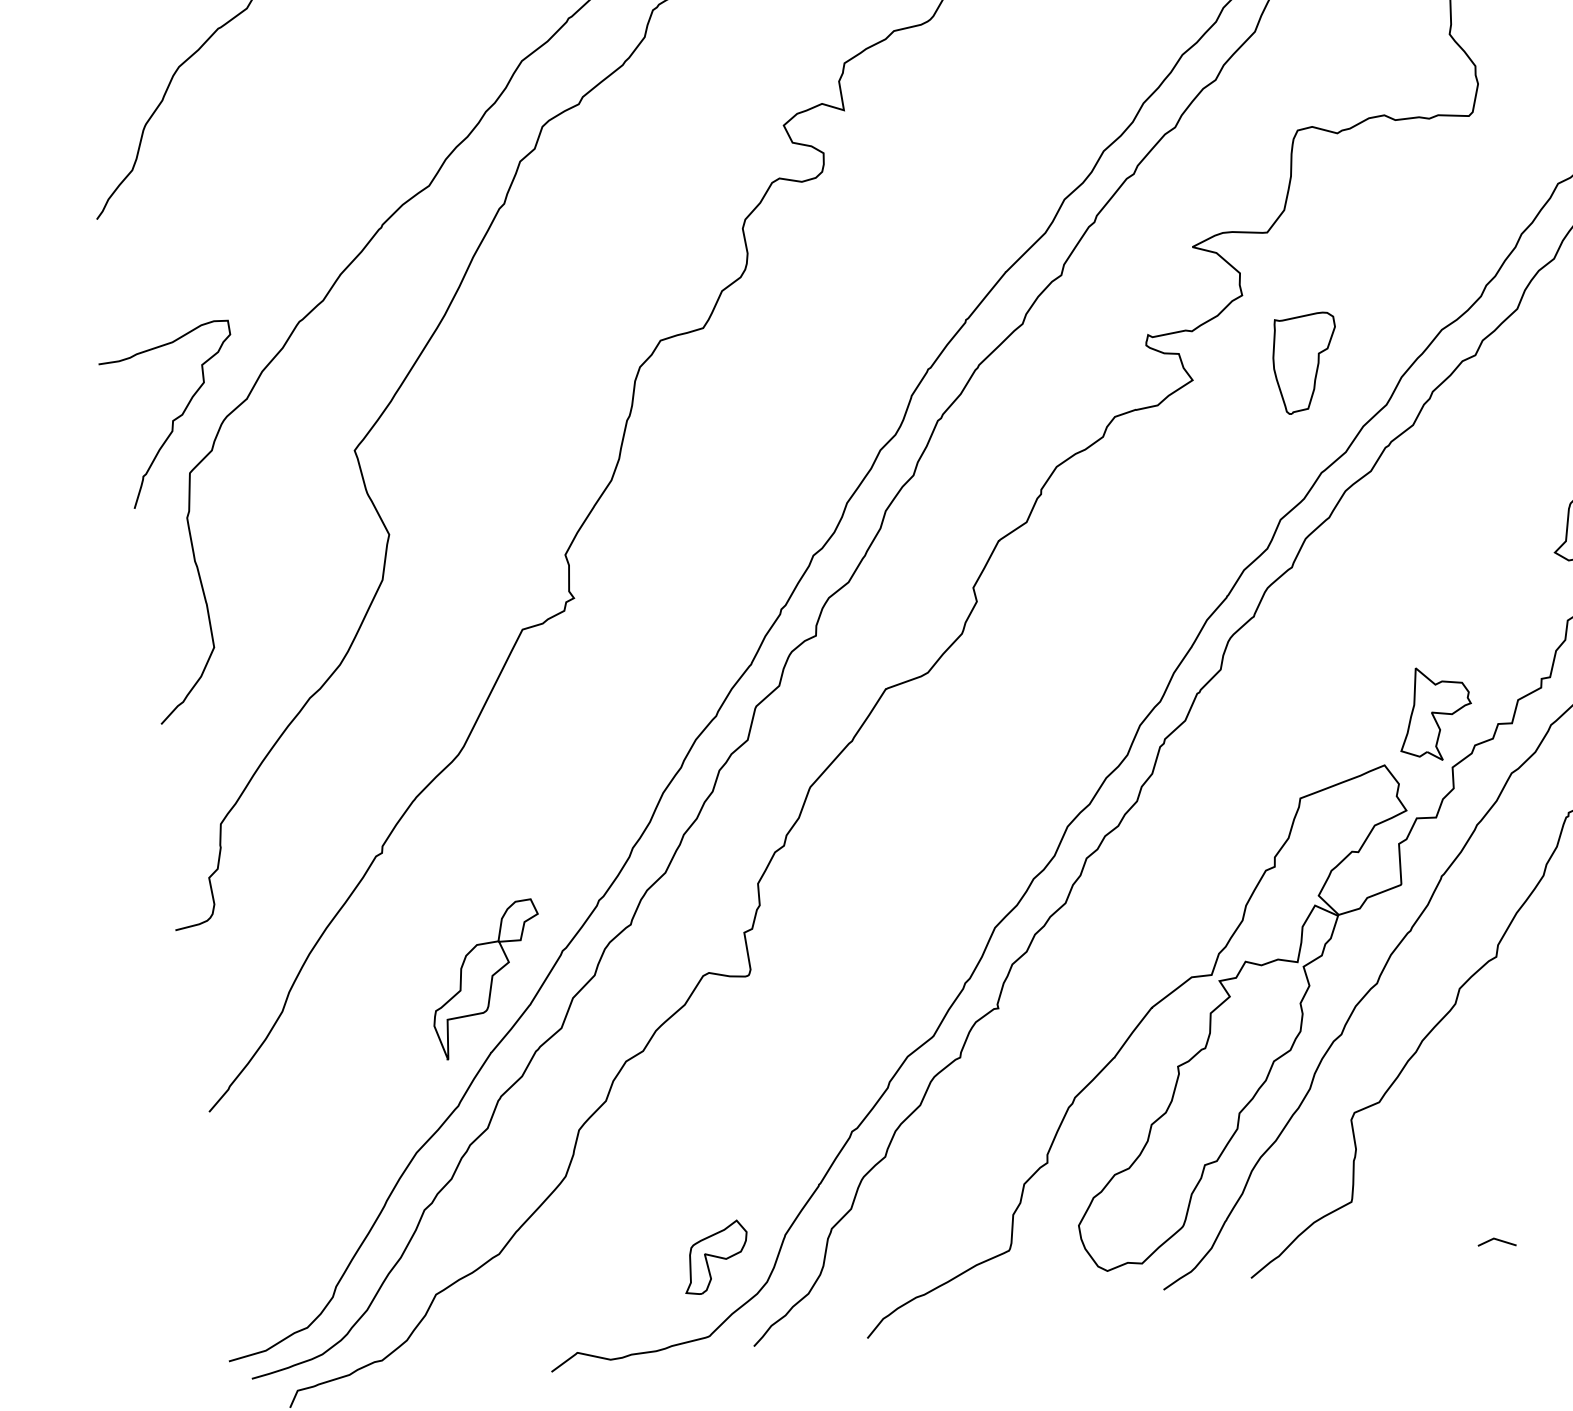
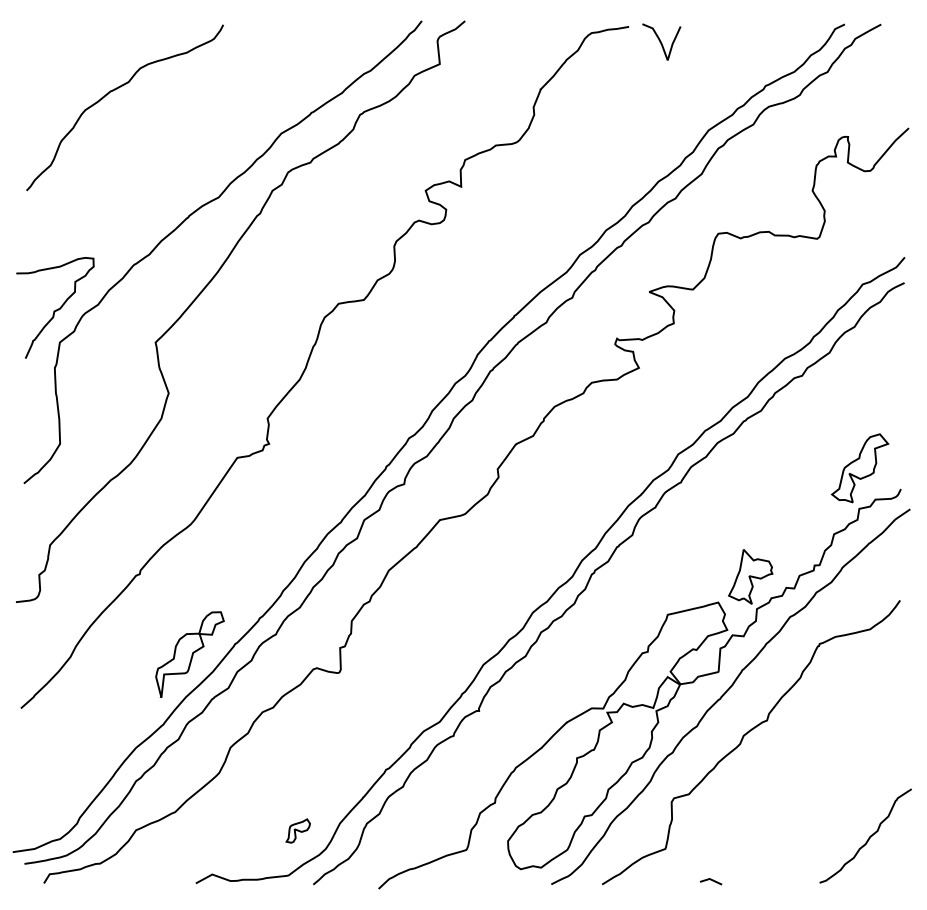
part: (1306, 362) -> (705, 366), removed
line: (1497, 1240) -> (711, 880), moved
part: (713, 1256) -> (297, 830), size x0.6

